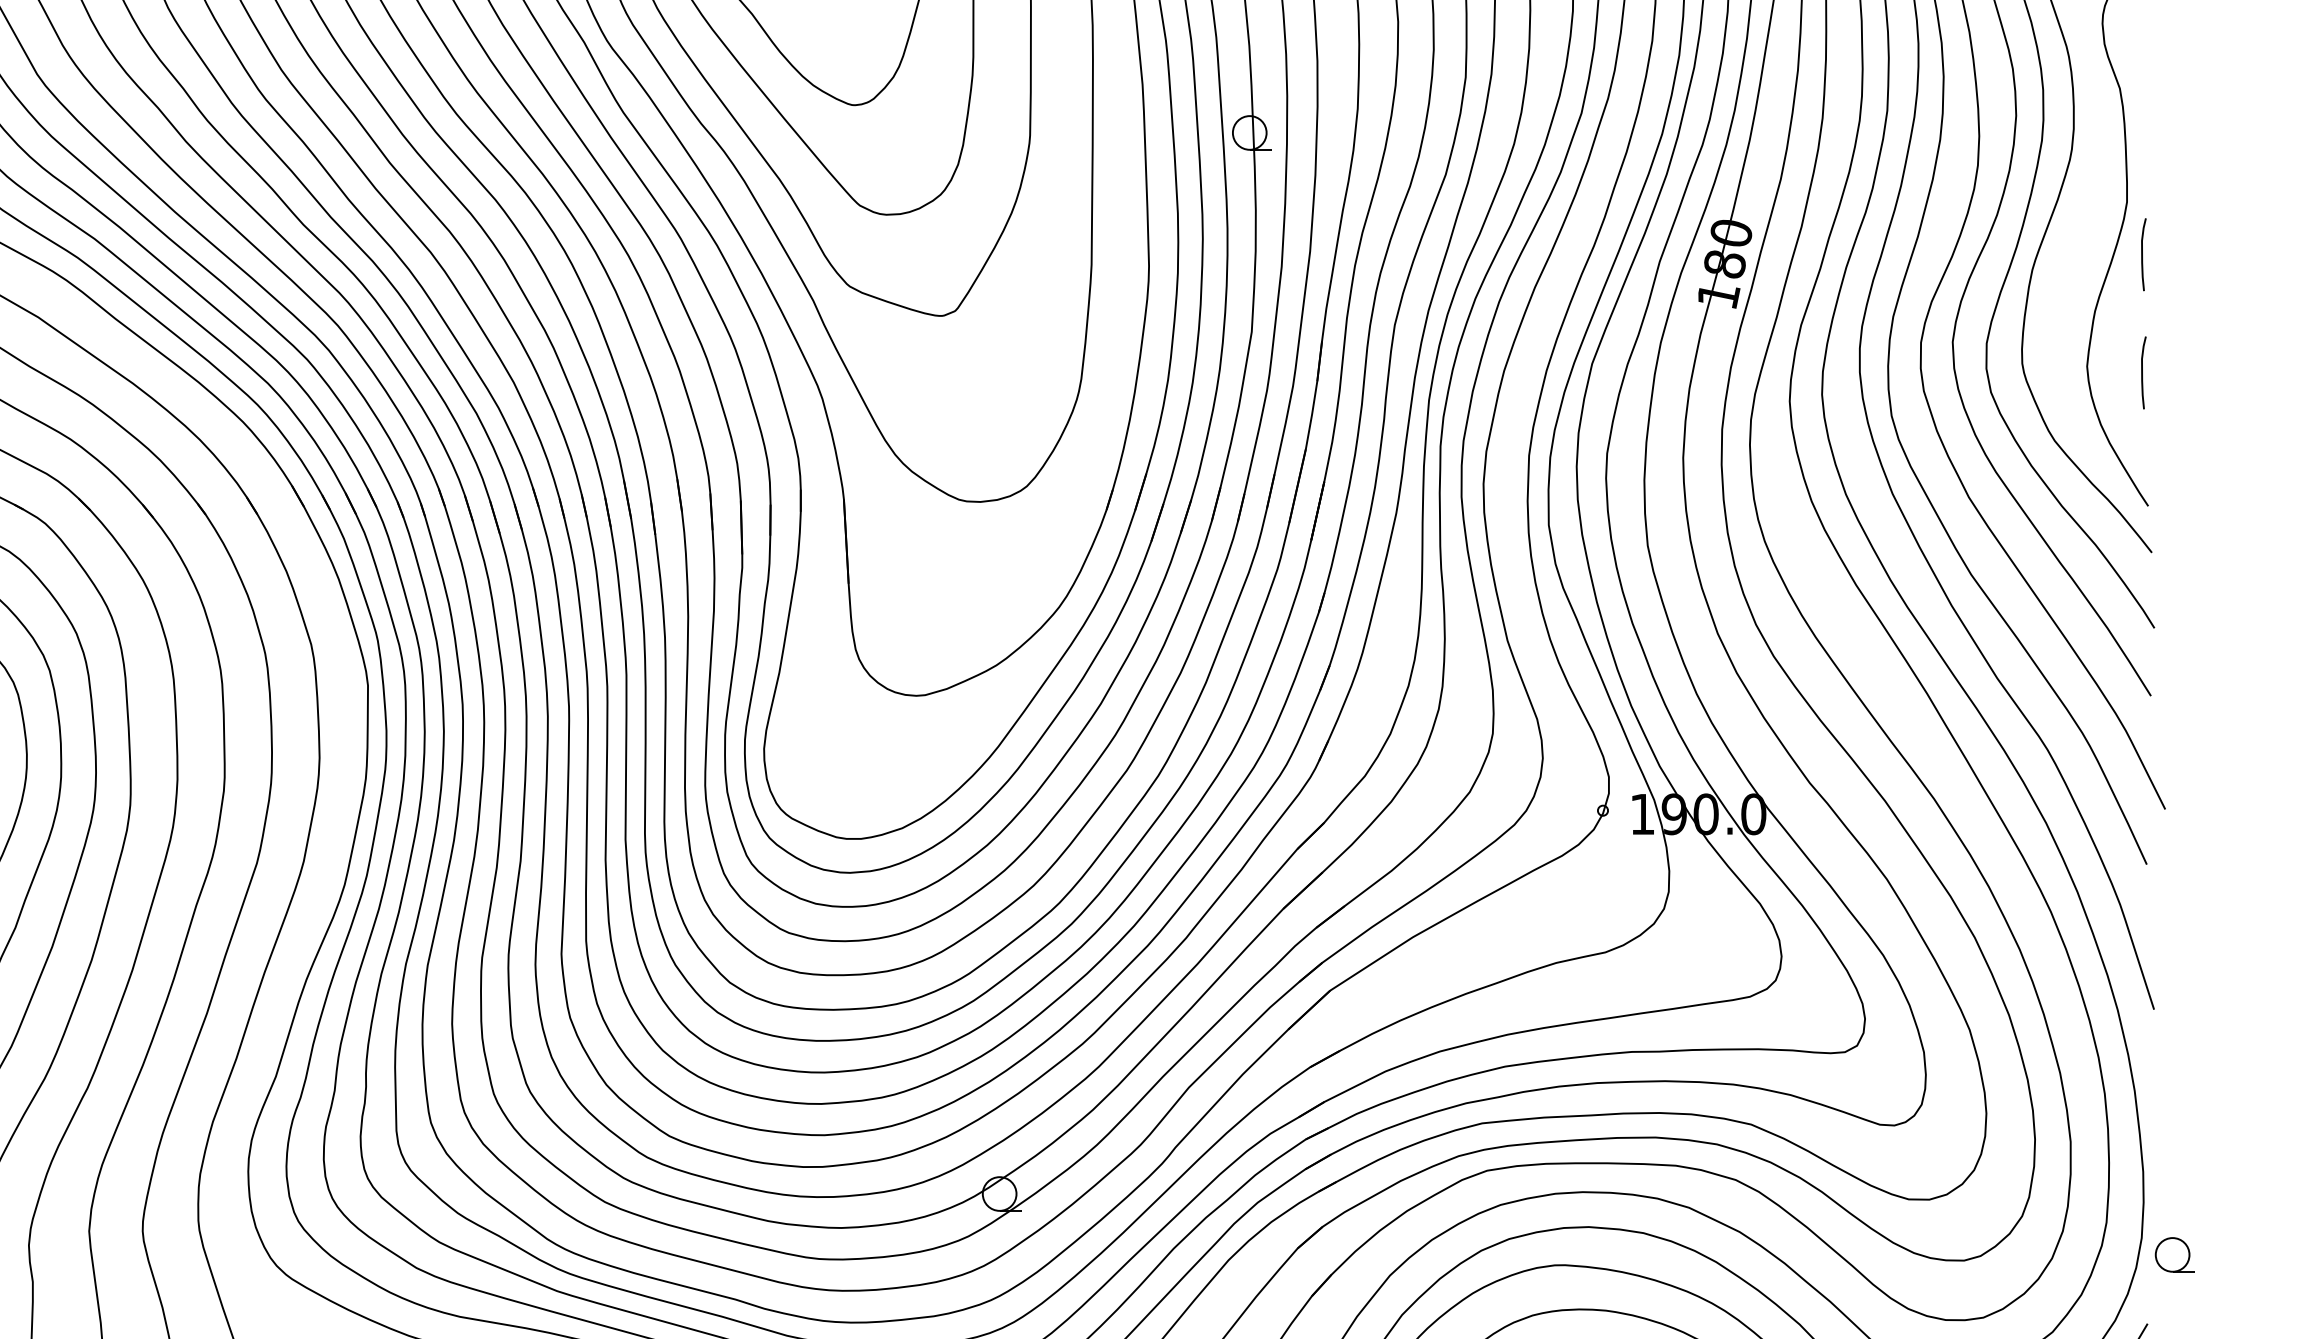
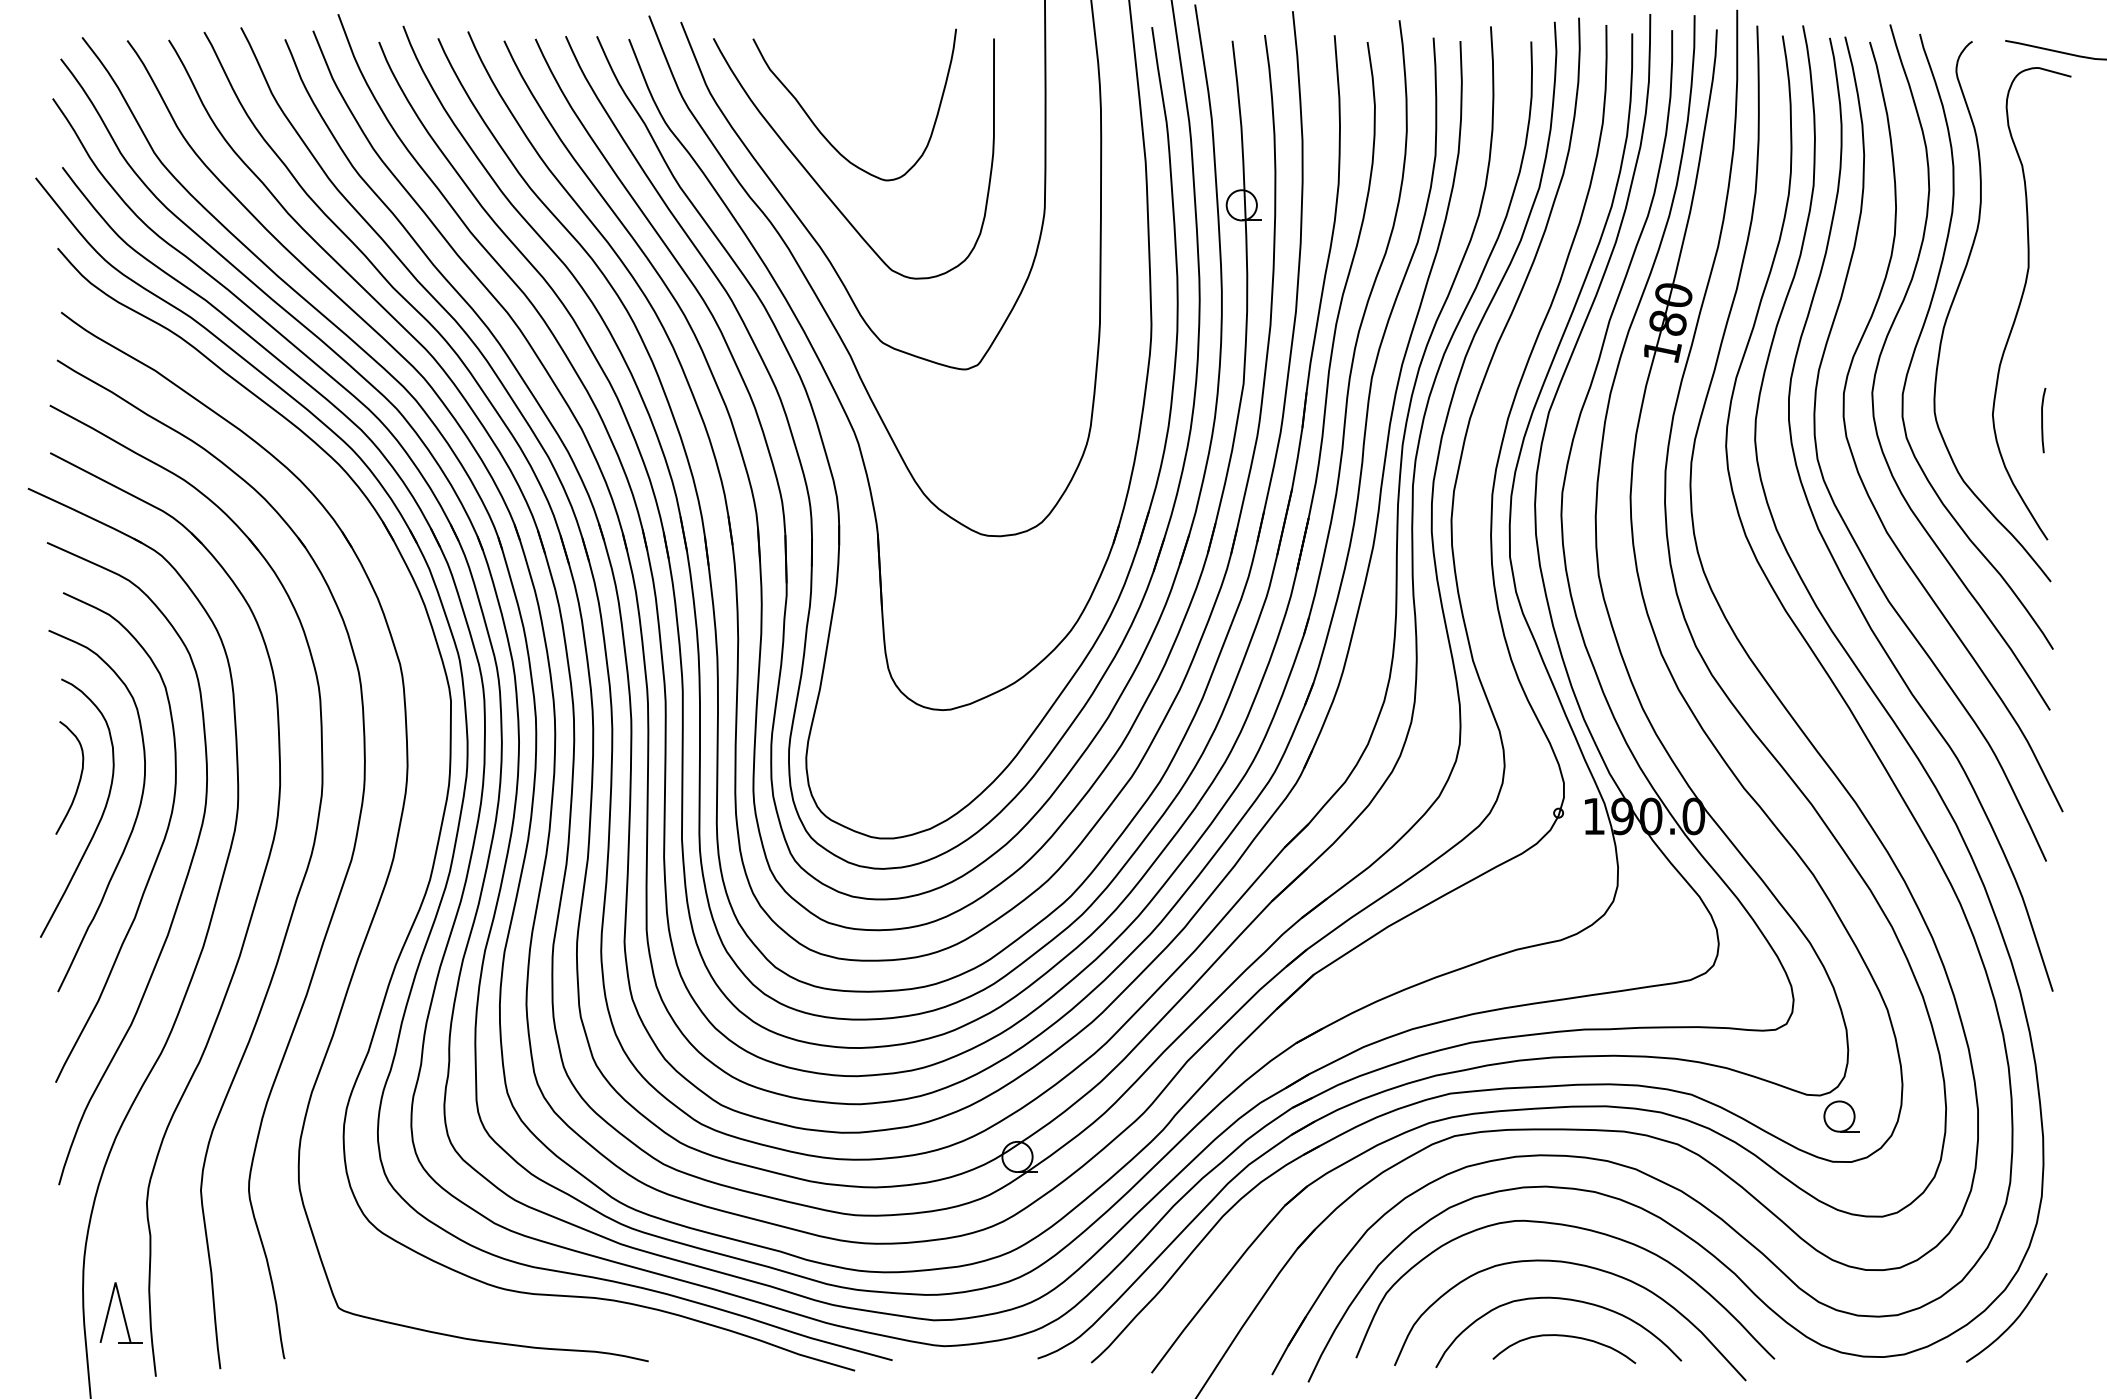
curve: (2142, 254) -> (2042, 314), removed
part: (2174, 1254) -> (1841, 1116), moved

